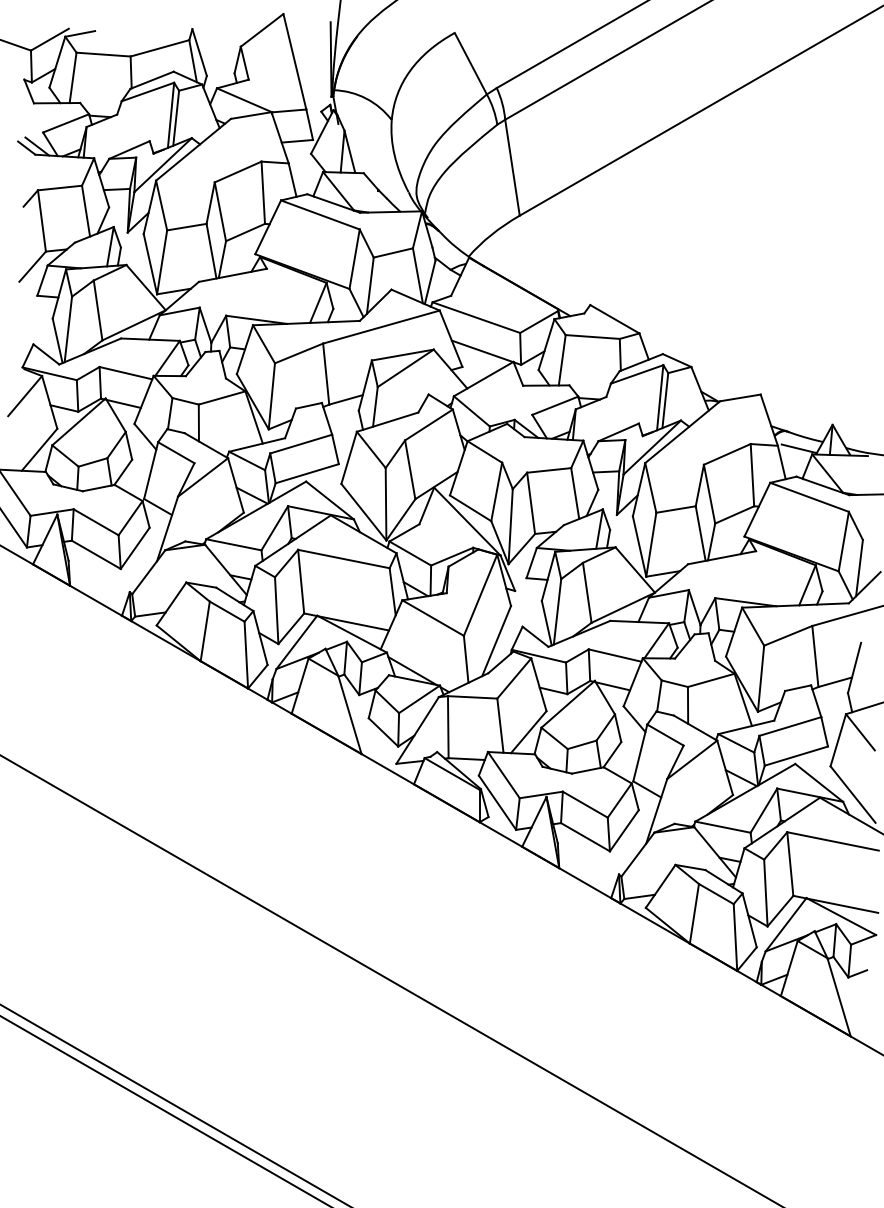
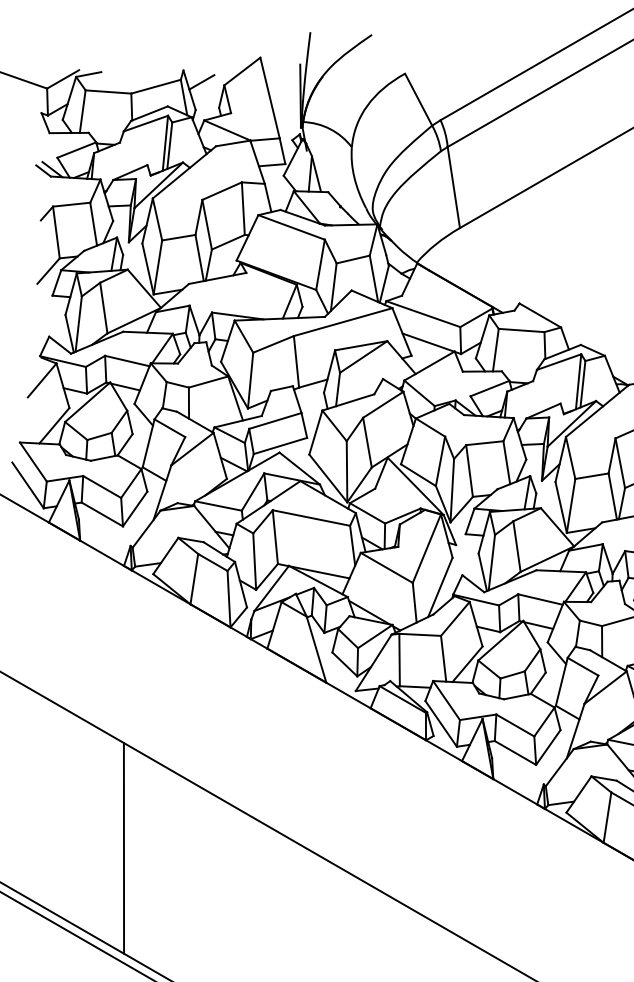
line: (213, 42) -> (201, 81), added
line: (121, 949) -> (123, 847), added

